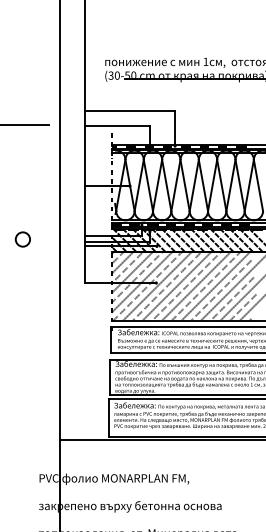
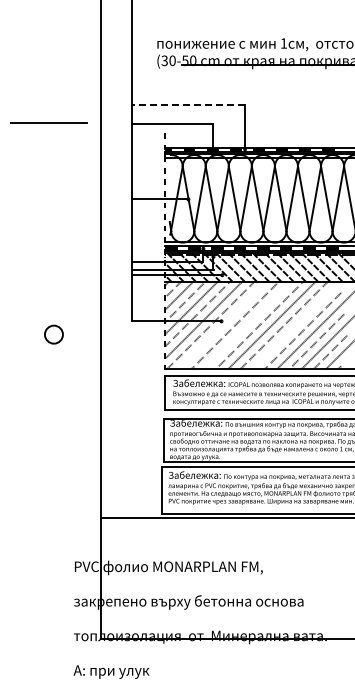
line: (130, 111) -> (188, 105), solid -> dashed
circle: (22, 239) -> (53, 334), moved
line: (157, 286) -> (222, 325), removed
line: (176, 286) -> (247, 325), removed
line: (215, 286) -> (296, 325), removed

